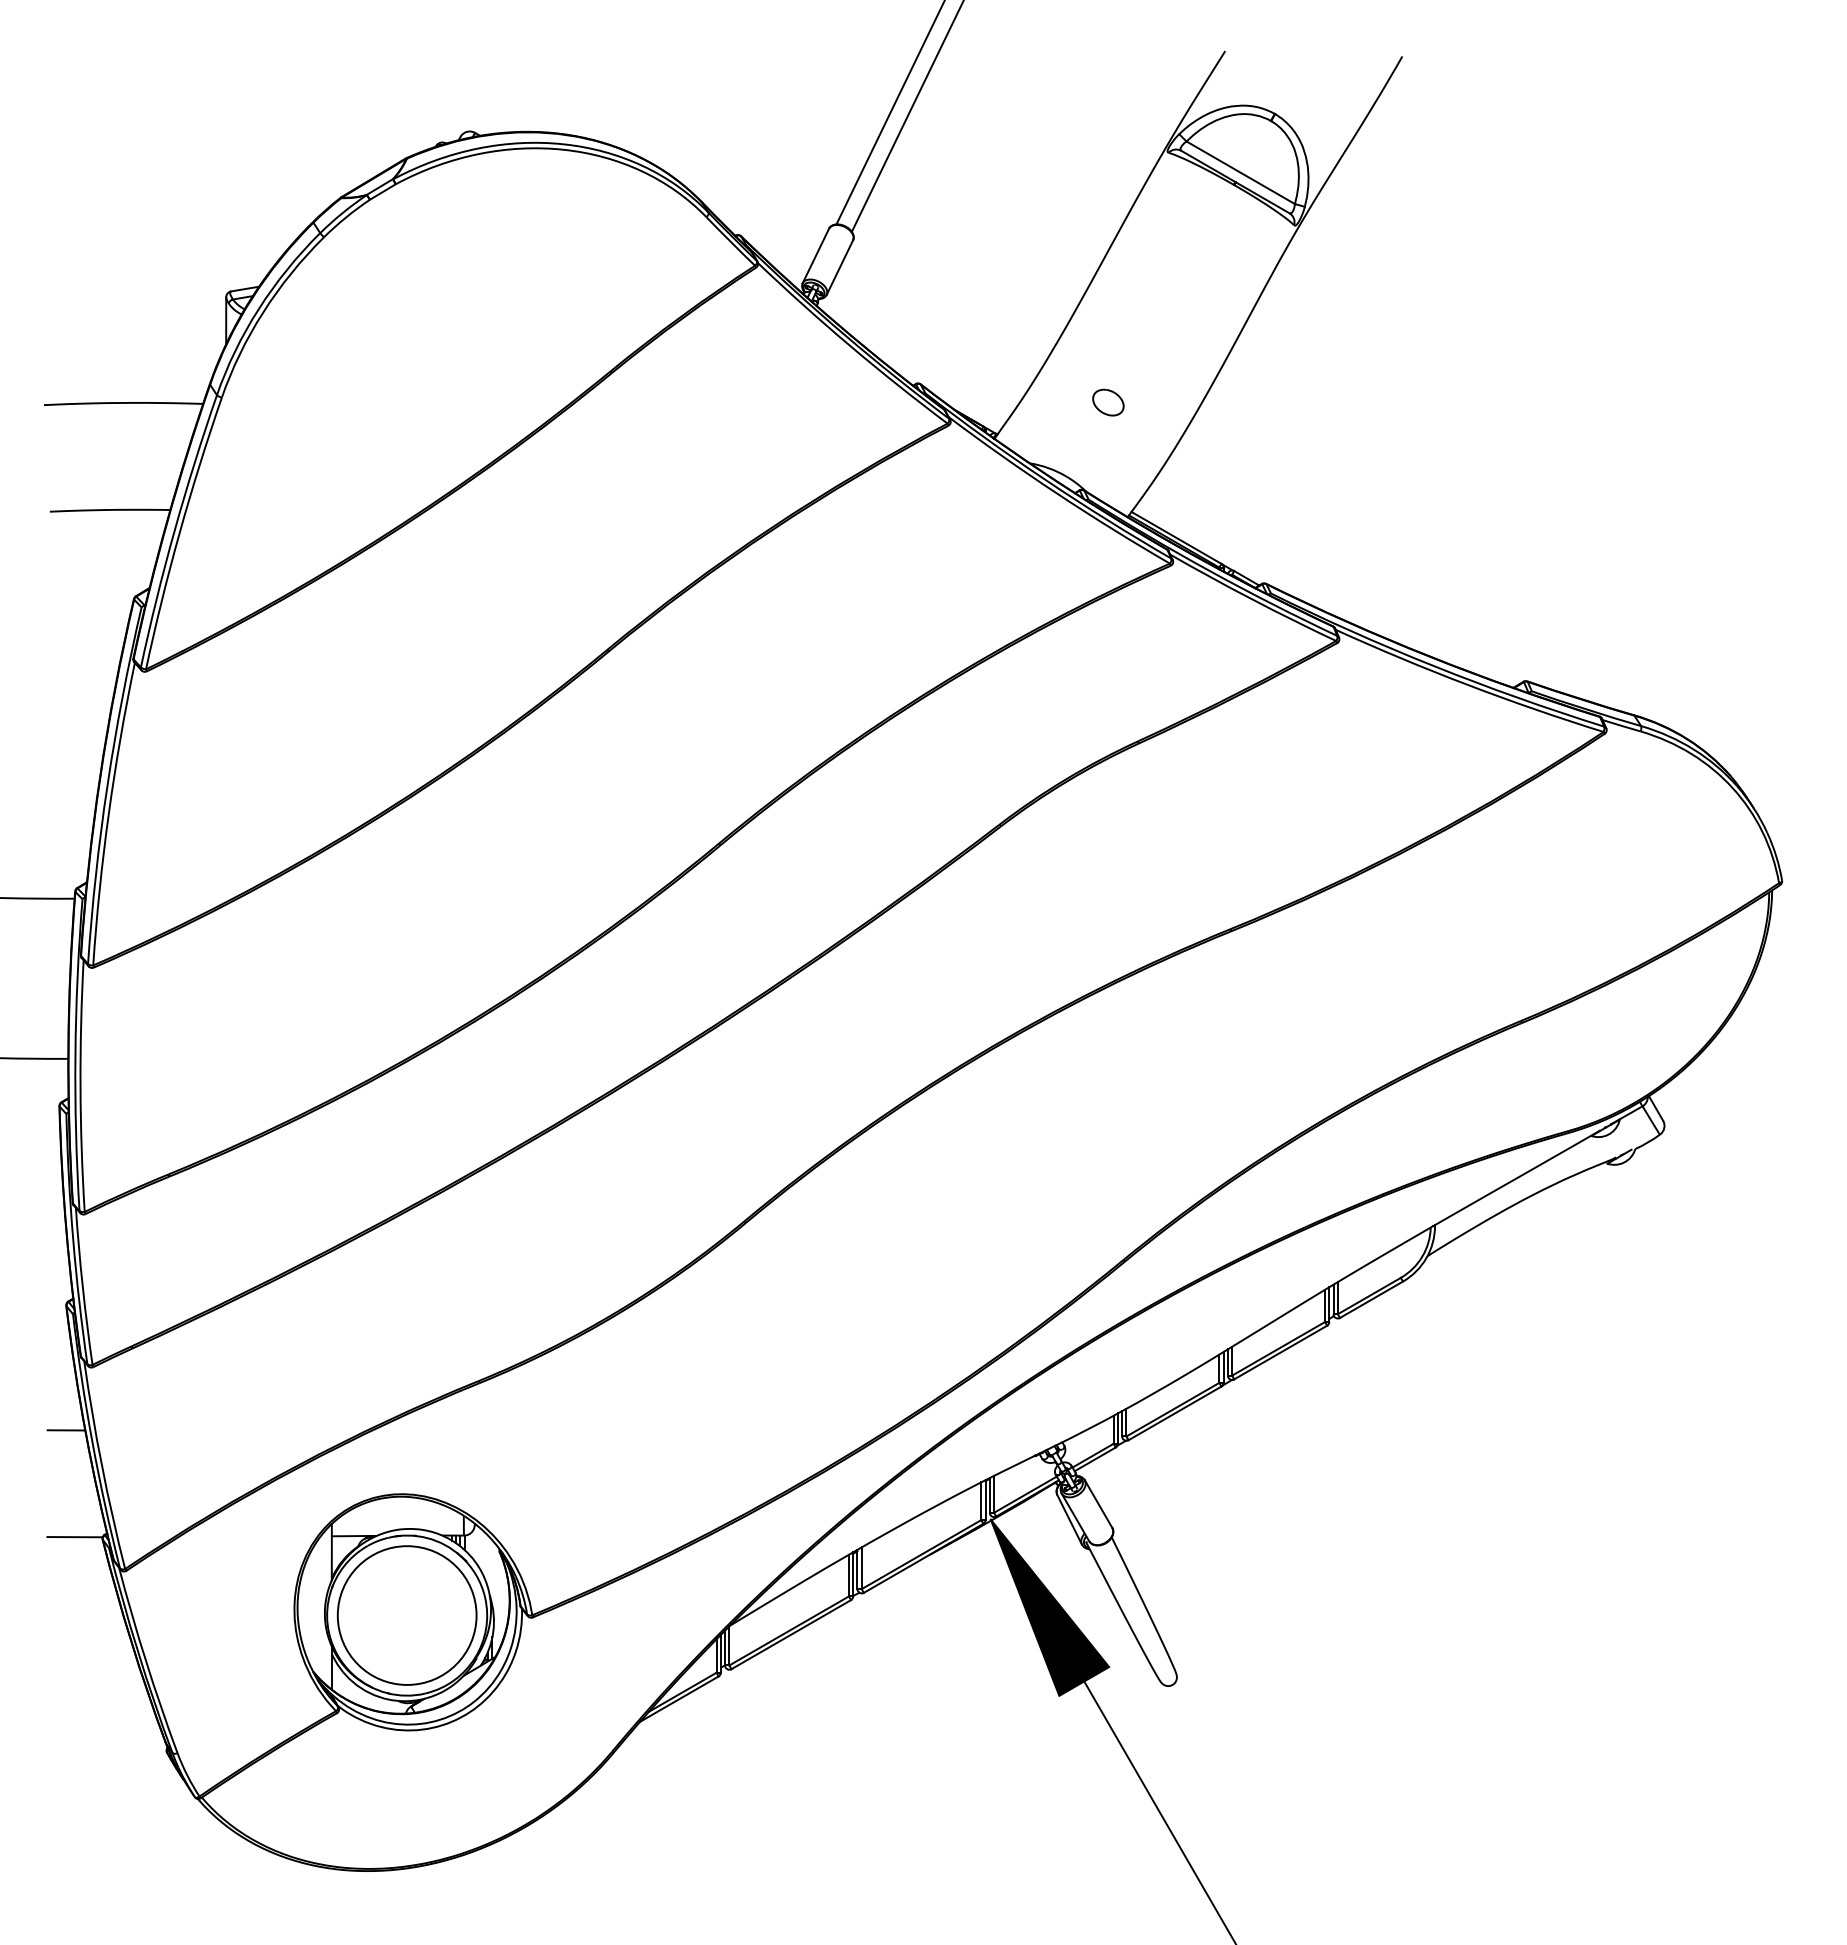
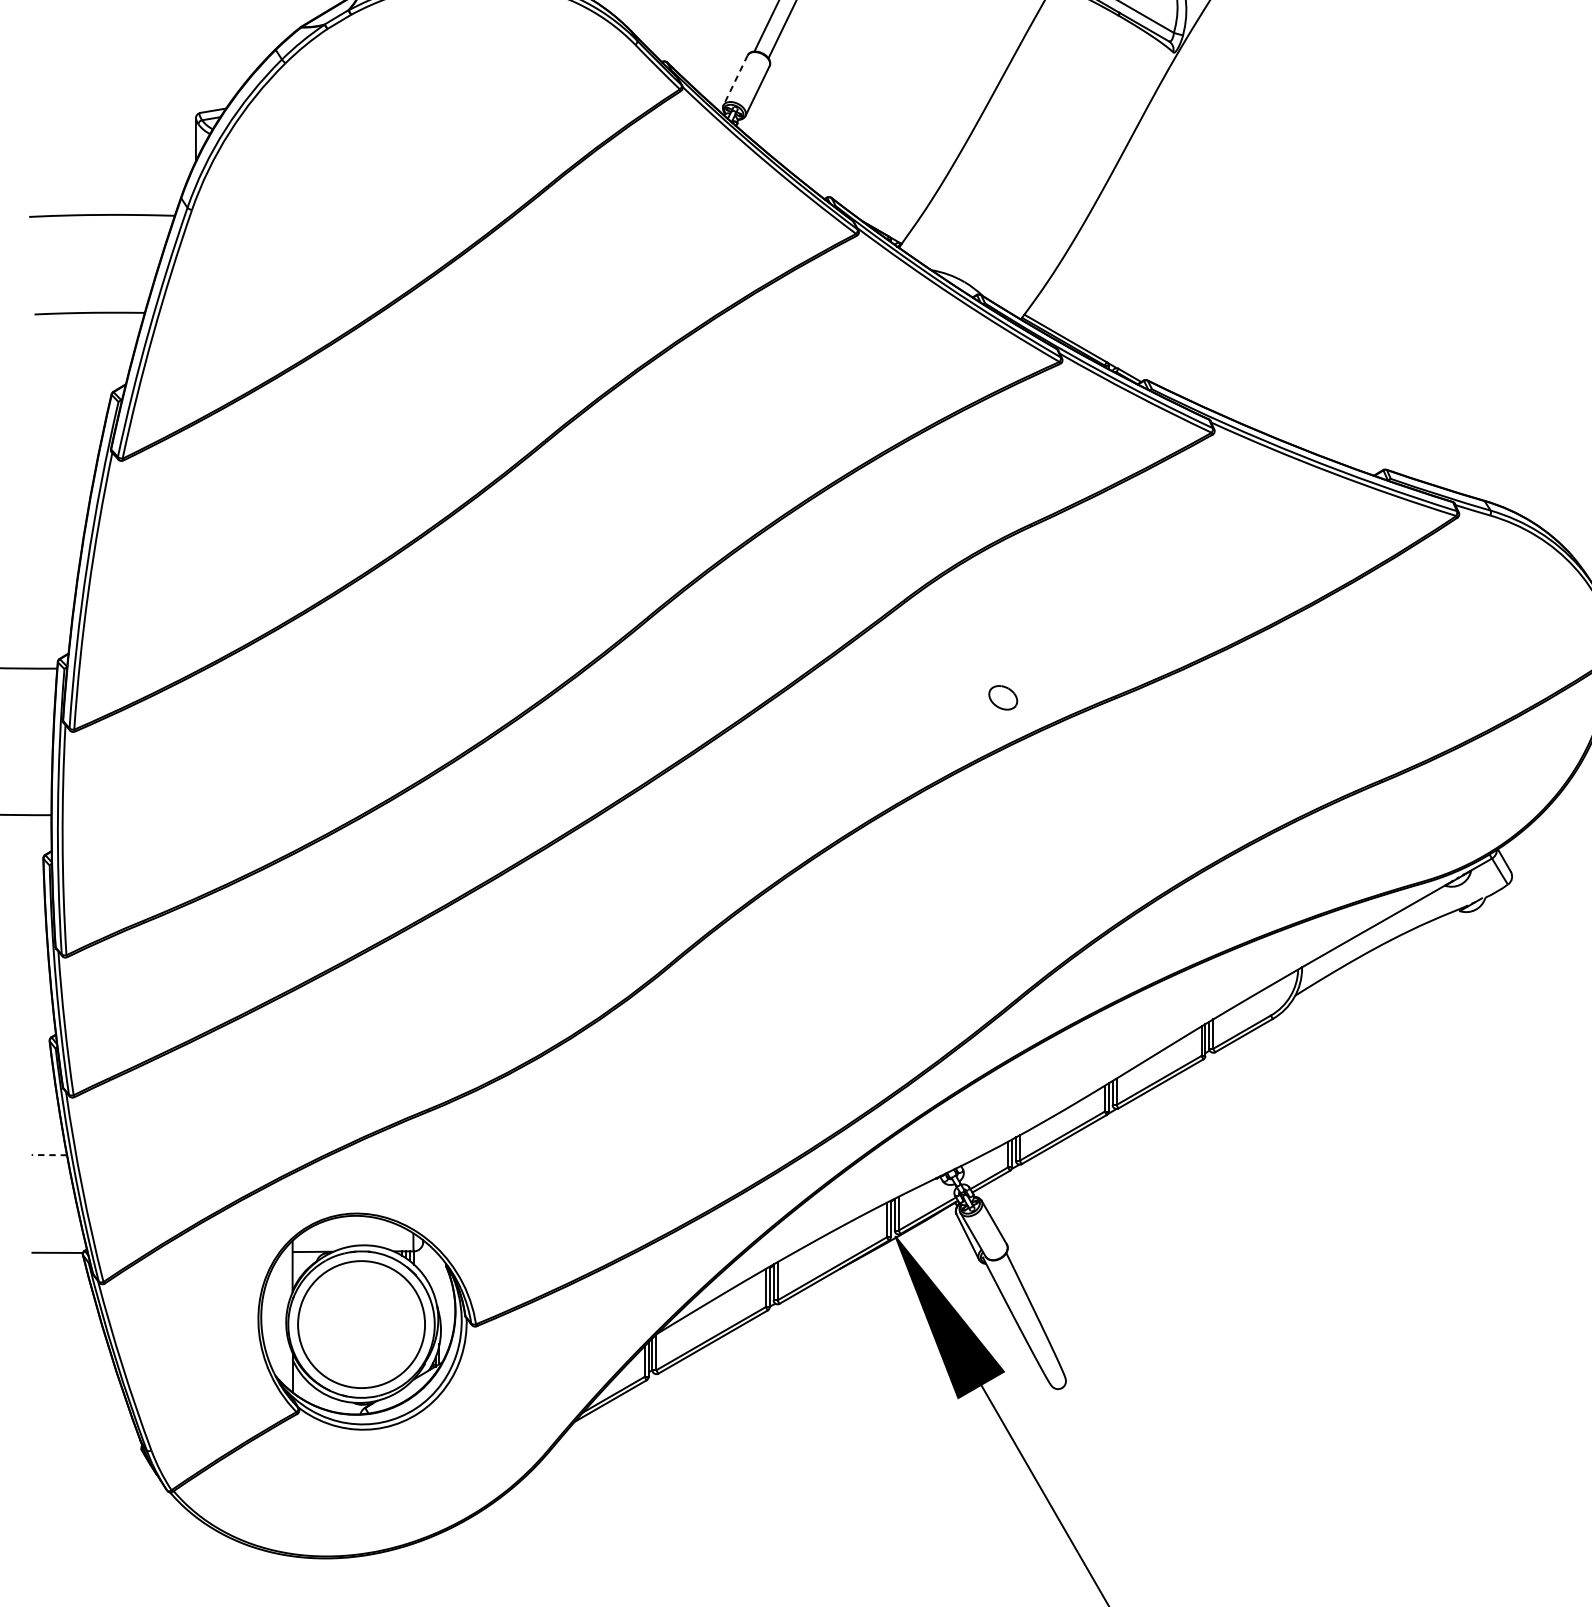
line: (815, 256) -> (735, 80), solid -> dashed
part: (1108, 402) -> (1003, 697), moved
line: (66, 1430) -> (49, 1155), solid -> dashed

